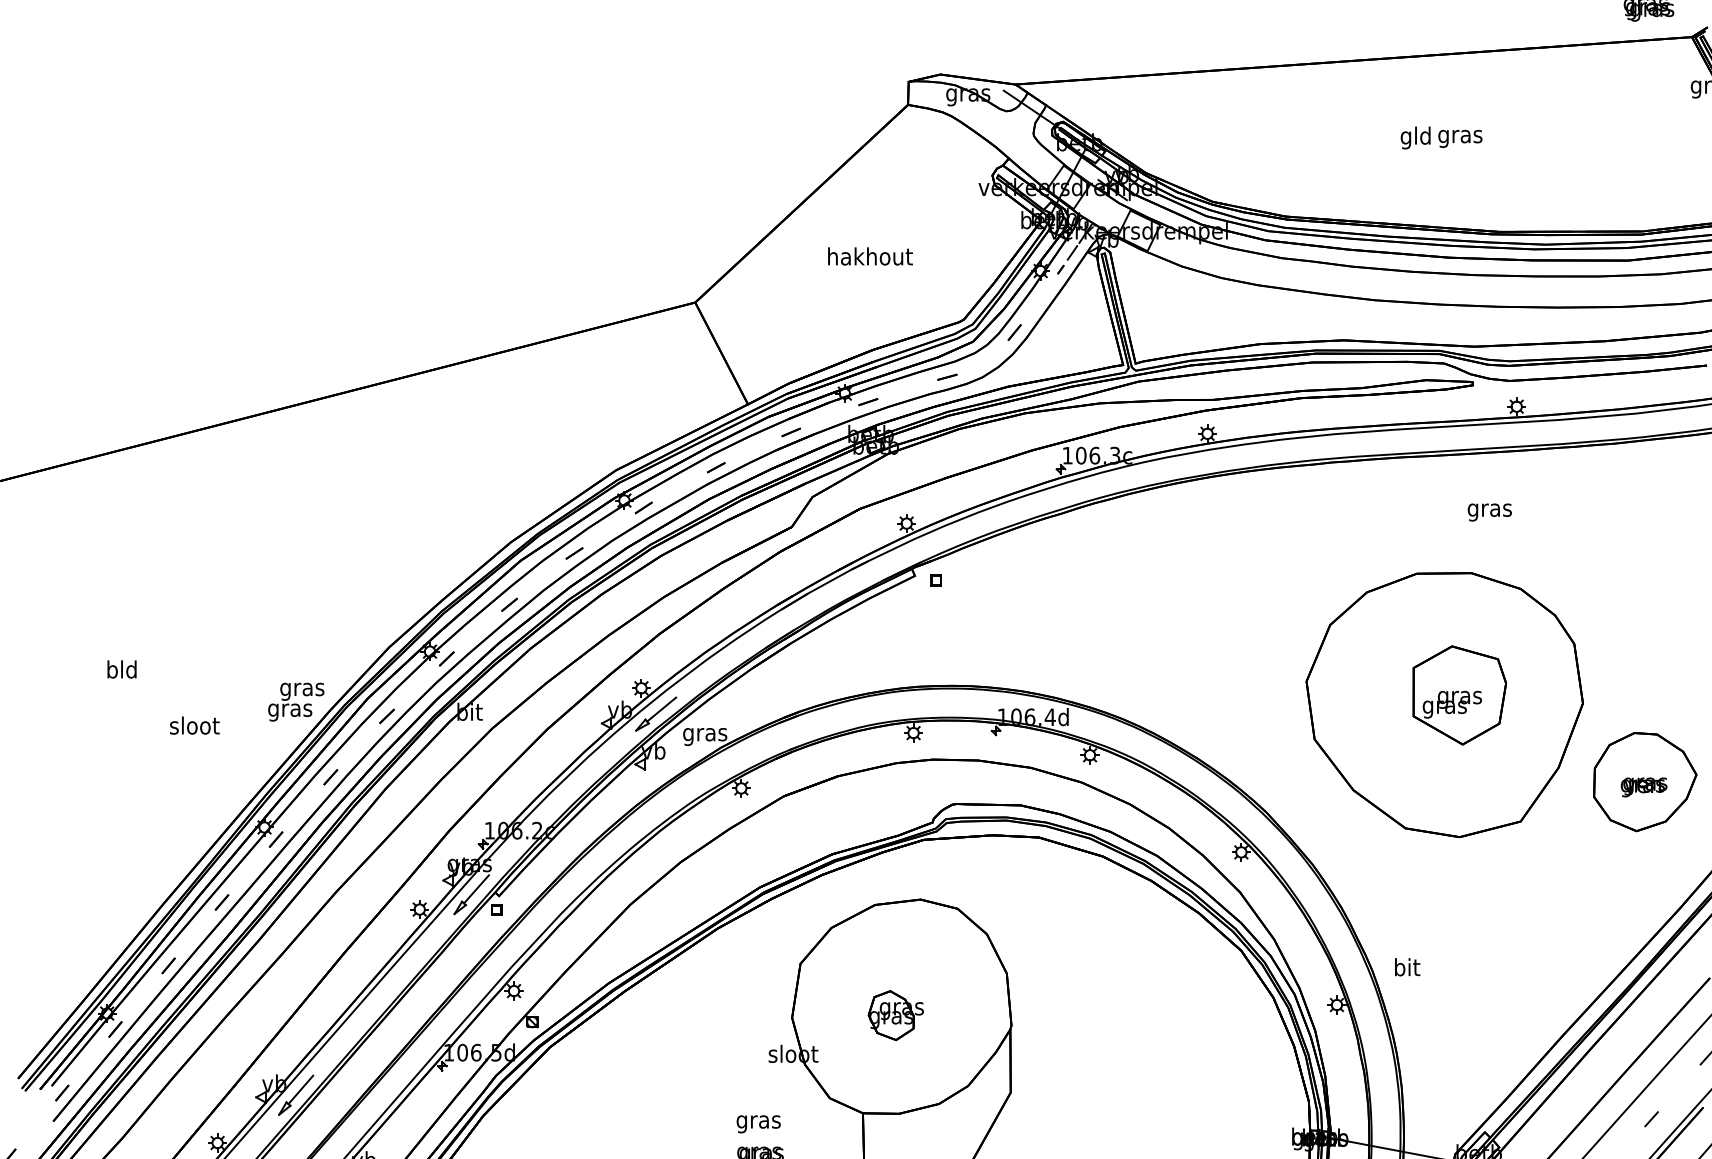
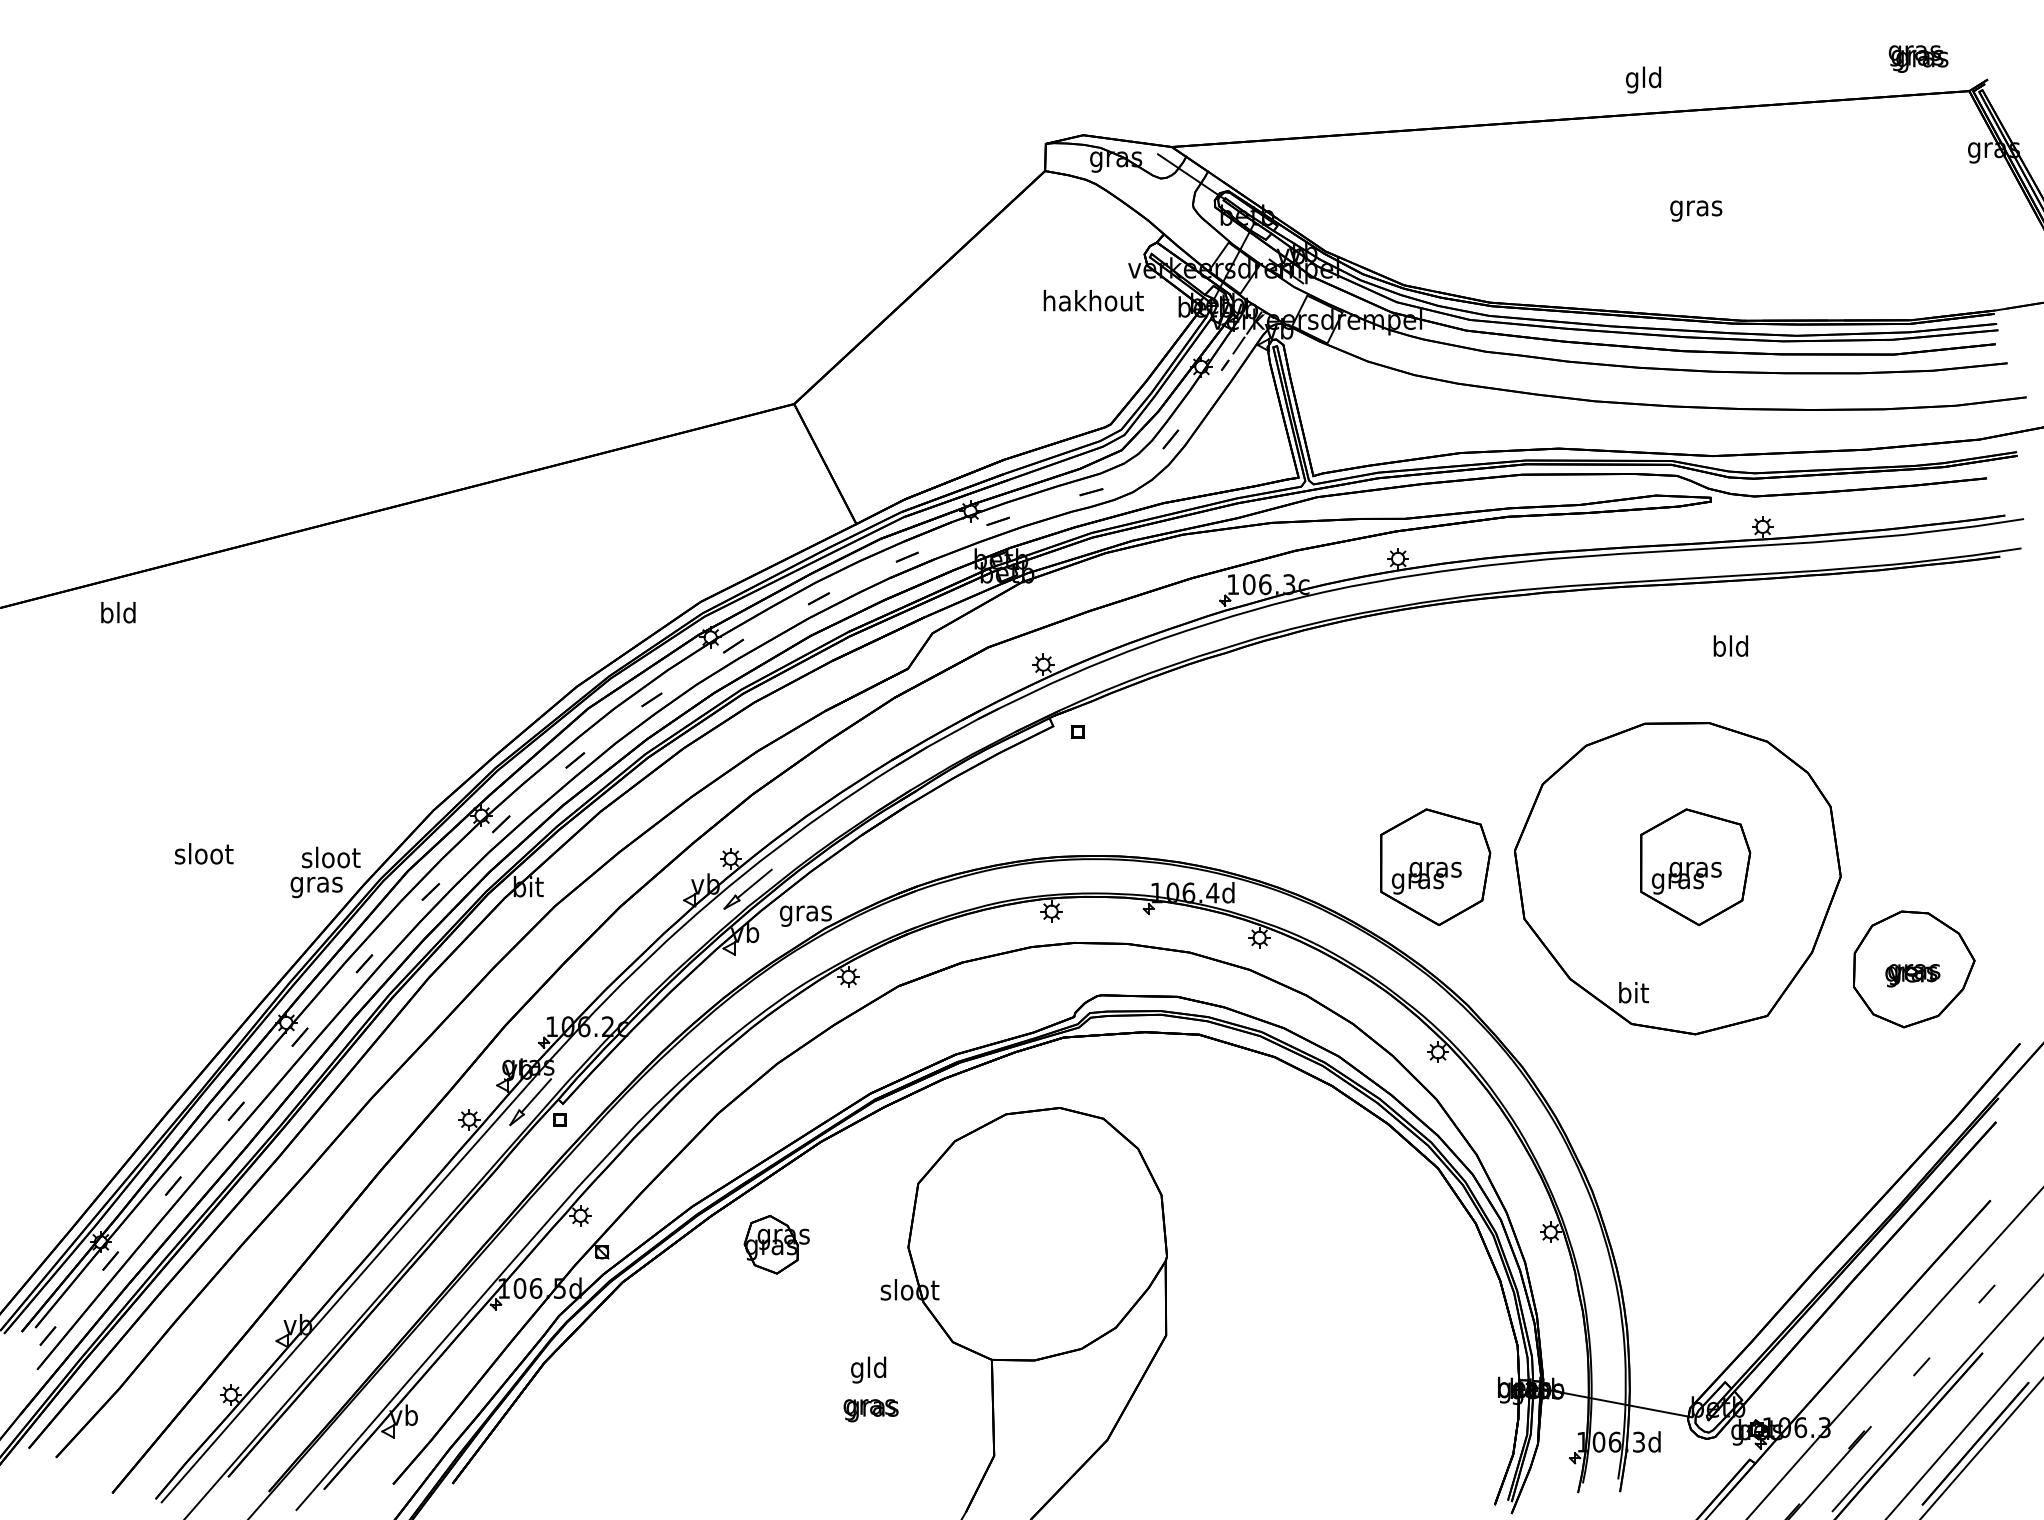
text: (1415, 137) -> (1643, 79), moved
text: (870, 256) -> (1093, 300), moved
text: (1489, 509) -> (1730, 648), gras -> bld
text: (122, 669) -> (118, 612), moved
text: (302, 688) -> (331, 859), gras -> sloot
part: (1239, 695) -> (1435, 867), added
text: (195, 725) -> (204, 853), moved
text: (1407, 967) -> (1633, 992), moved
part: (895, 1015) -> (776, 1244), moved
part: (296, 1095) -> (323, 1338), removed
text: (759, 1121) -> (869, 1369), gras -> gld

